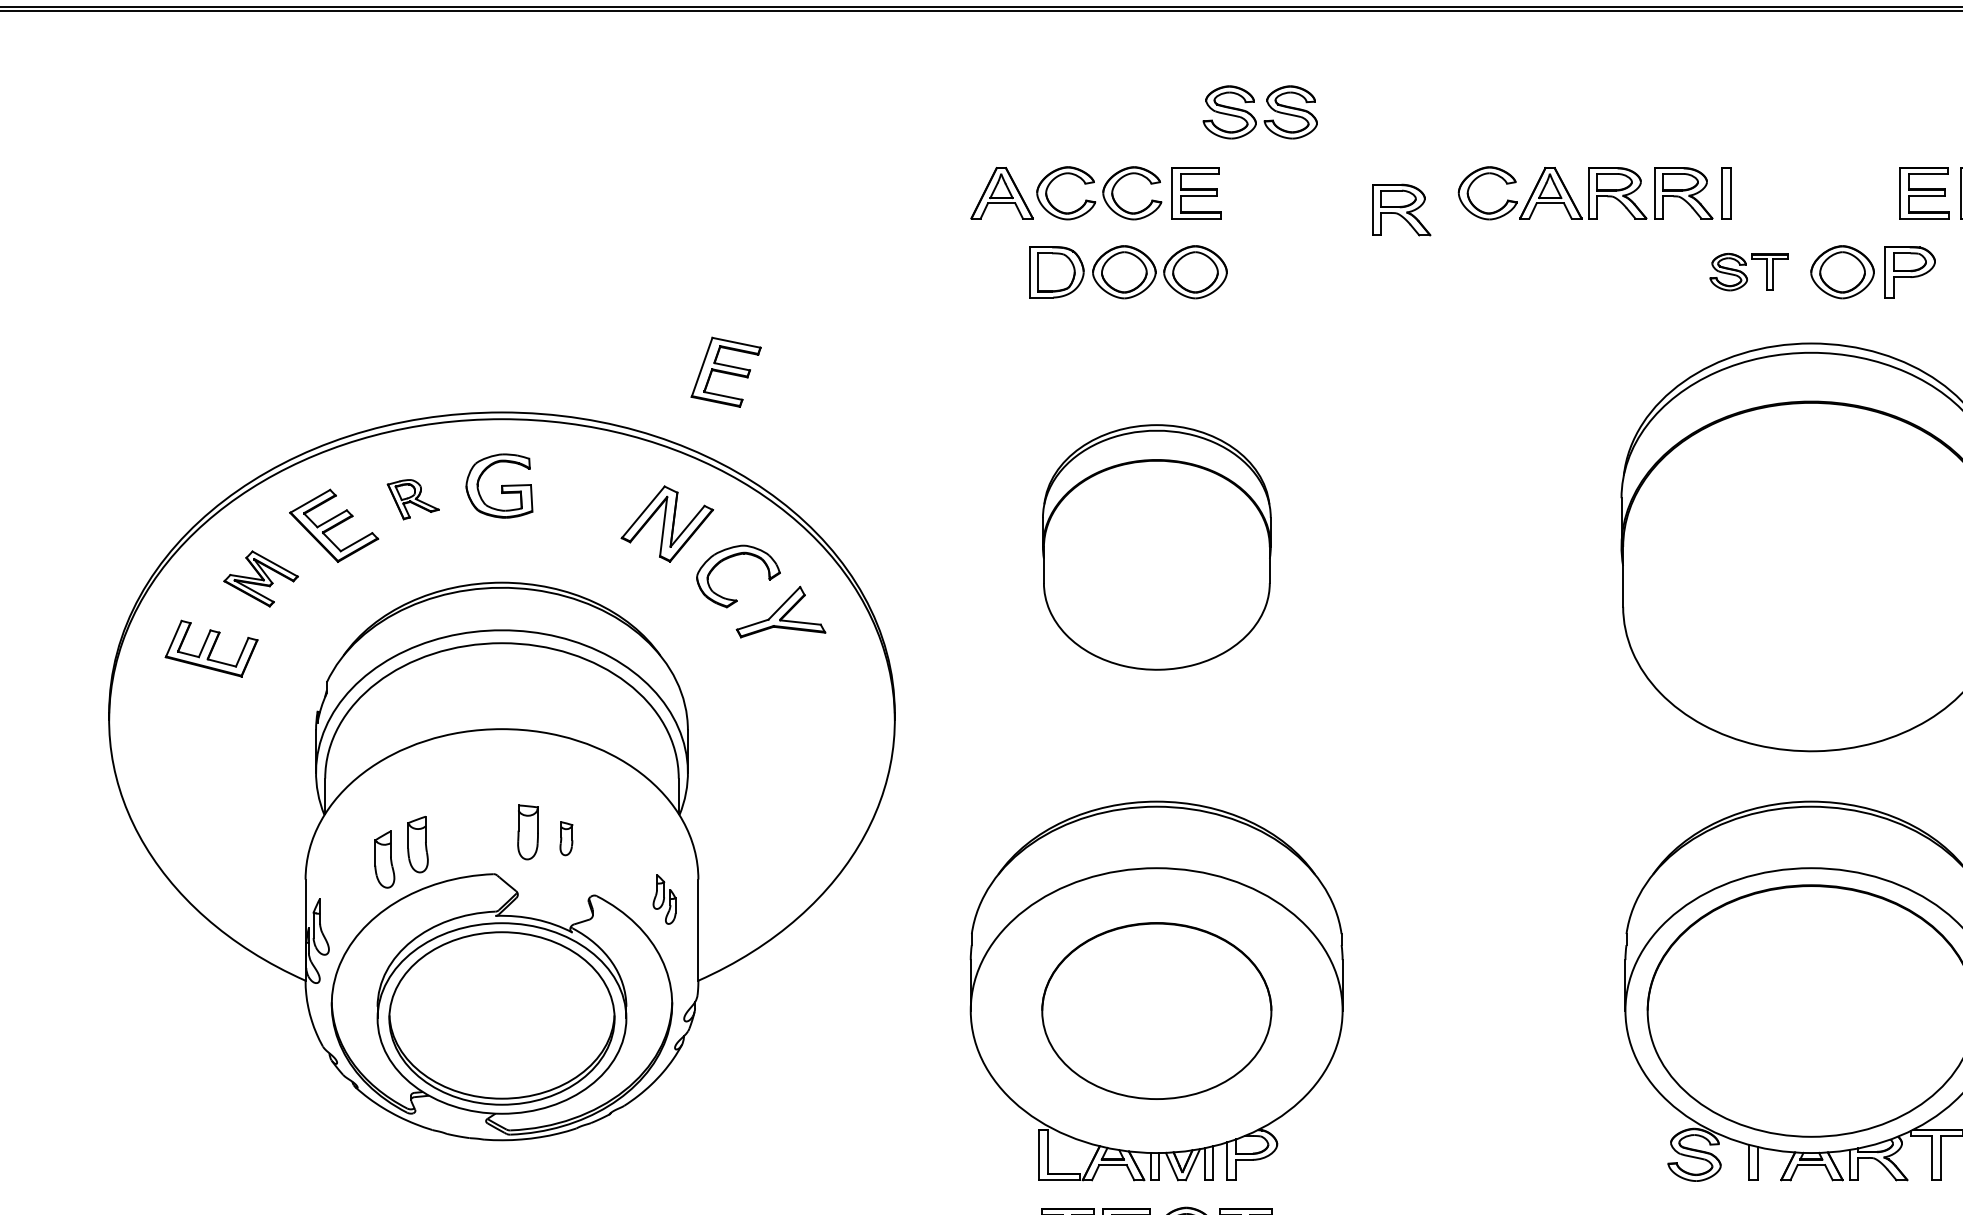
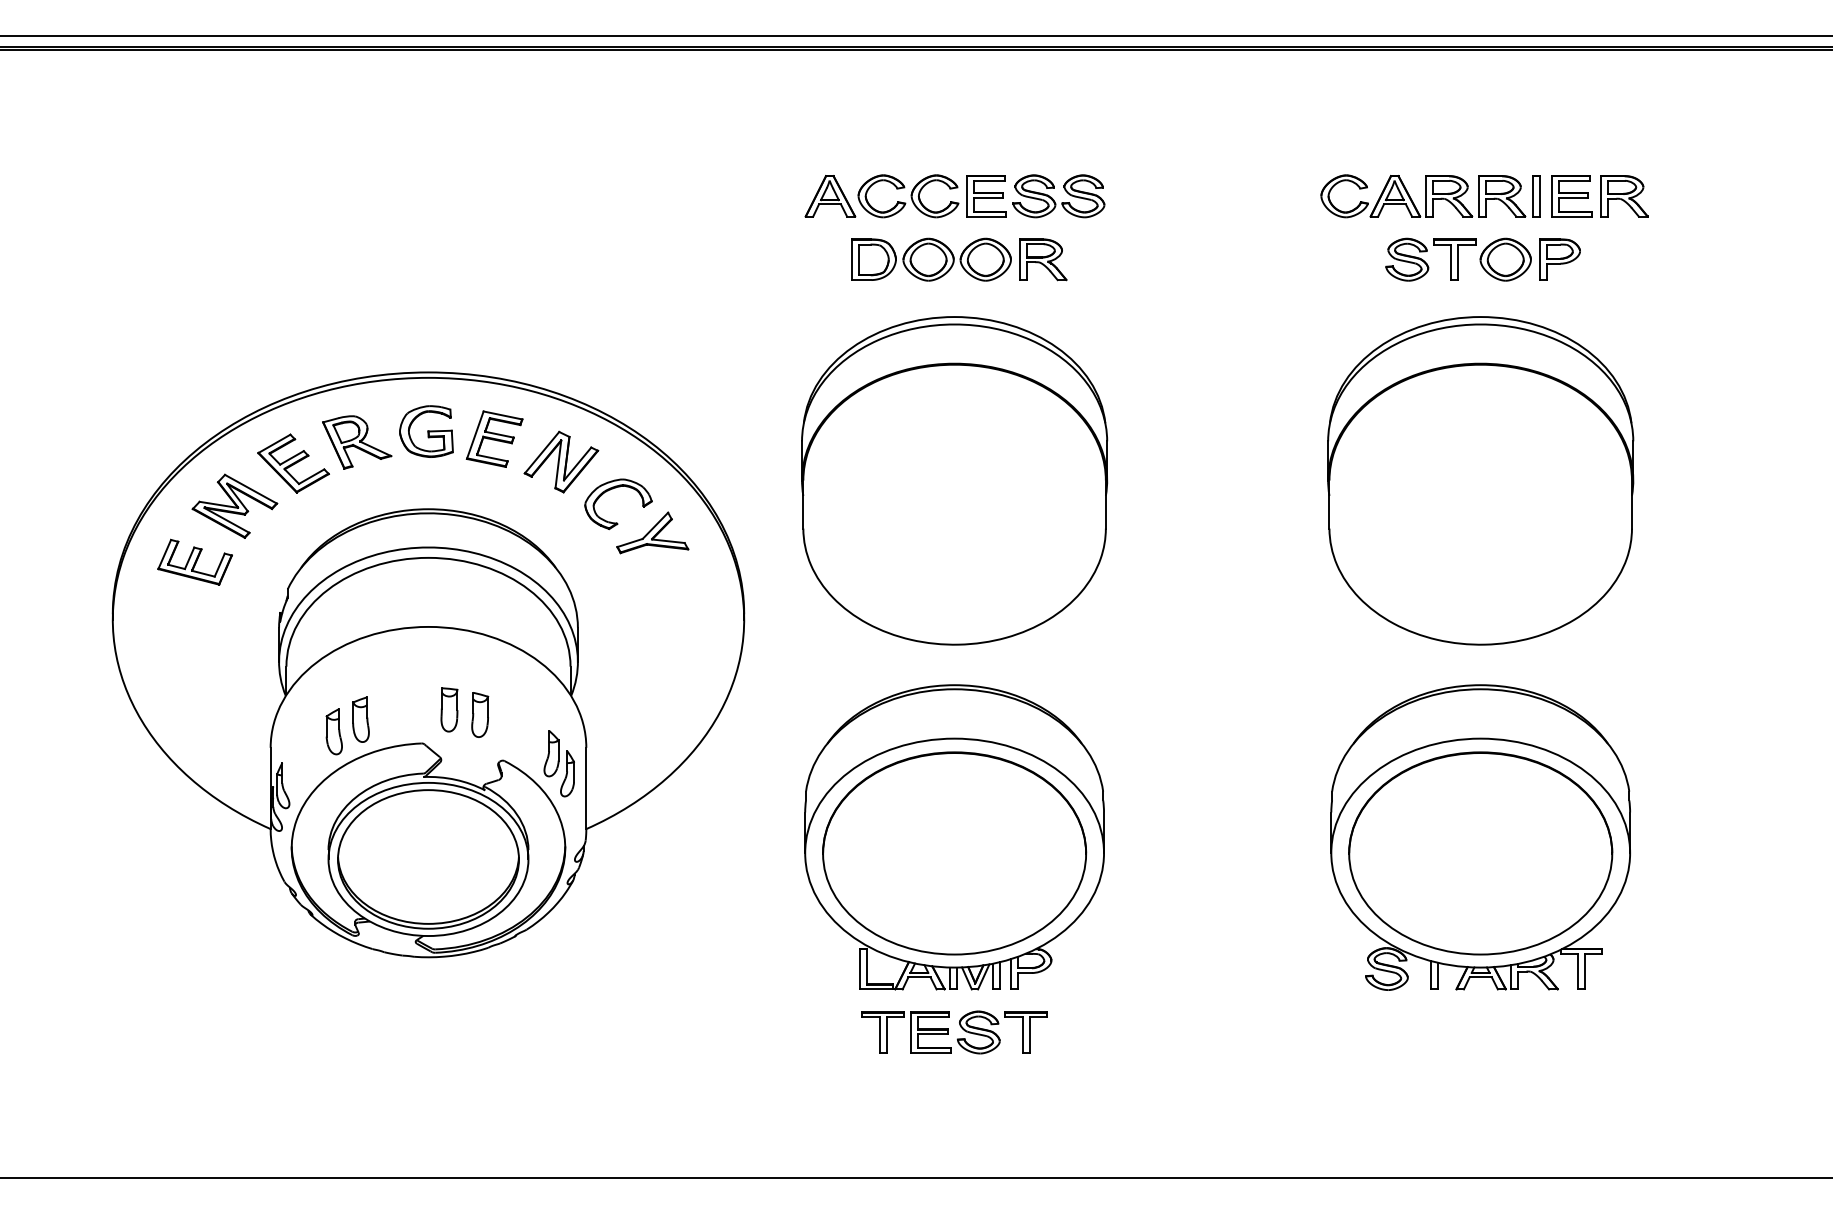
part: (1259, 112) -> (1058, 196), moved
part: (1594, 193) -> (1430, 196), moved
part: (1401, 209) -> (1043, 259), moved
part: (1748, 271) -> (1430, 259), size x1.43
part: (725, 371) -> (494, 438), moved
part: (413, 499) -> (357, 442), size x1.67
part: (1156, 546) -> (954, 480), size x1.67
part: (260, 578) -> (234, 505), size x1.43
part: (566, 838) -> (480, 714), size x1.67
part: (663, 899) -> (558, 763), size x1.67
part: (1156, 1011) -> (954, 853), size x1.43

